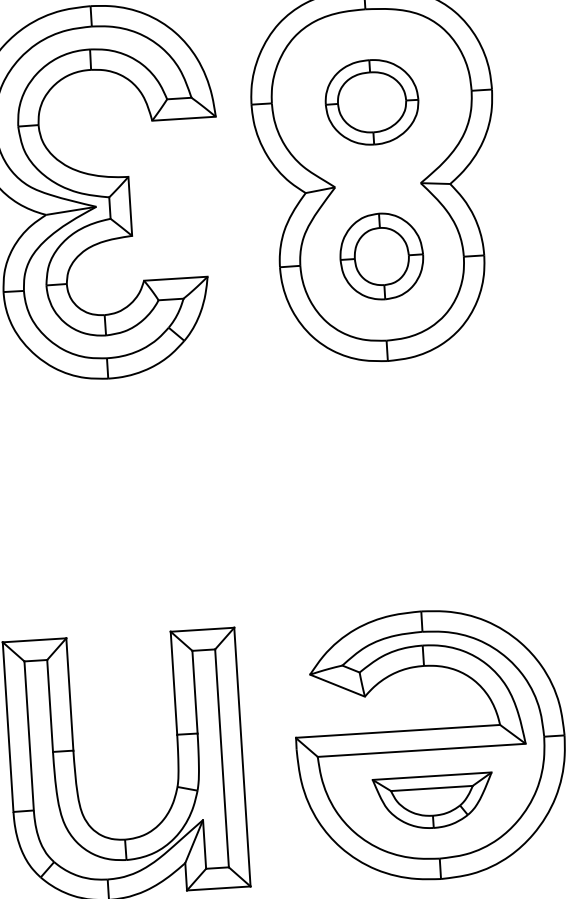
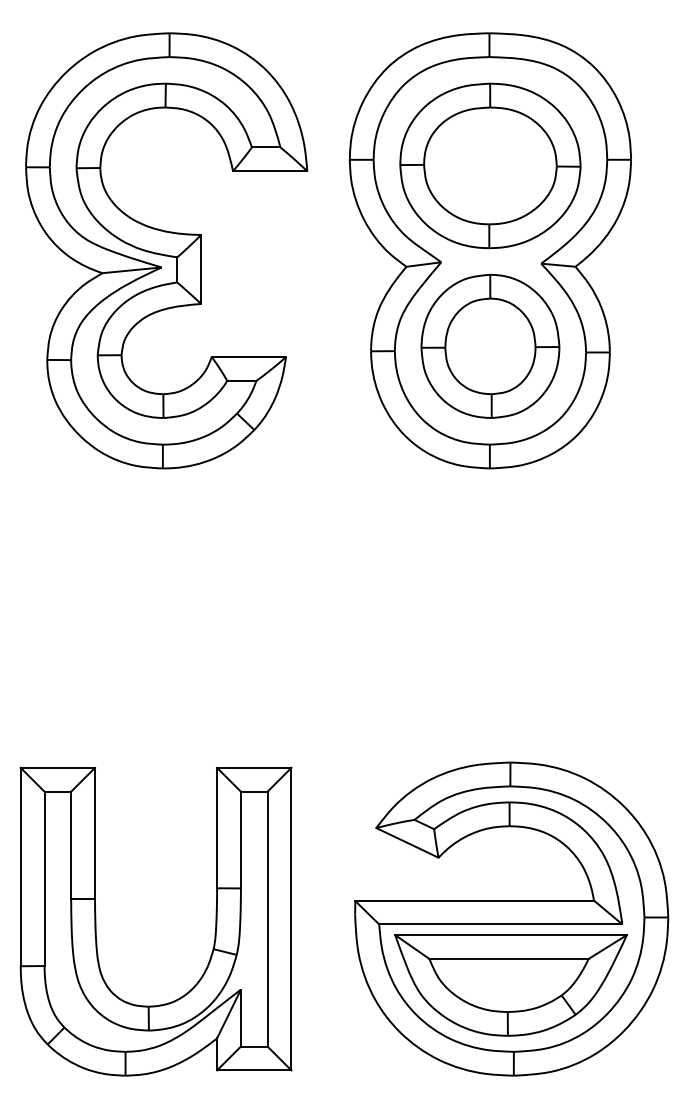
part: (372, 101) -> (490, 165), size x1.67
part: (381, 255) -> (490, 345), size x1.43
part: (433, 802) -> (510, 985), size x1.67

